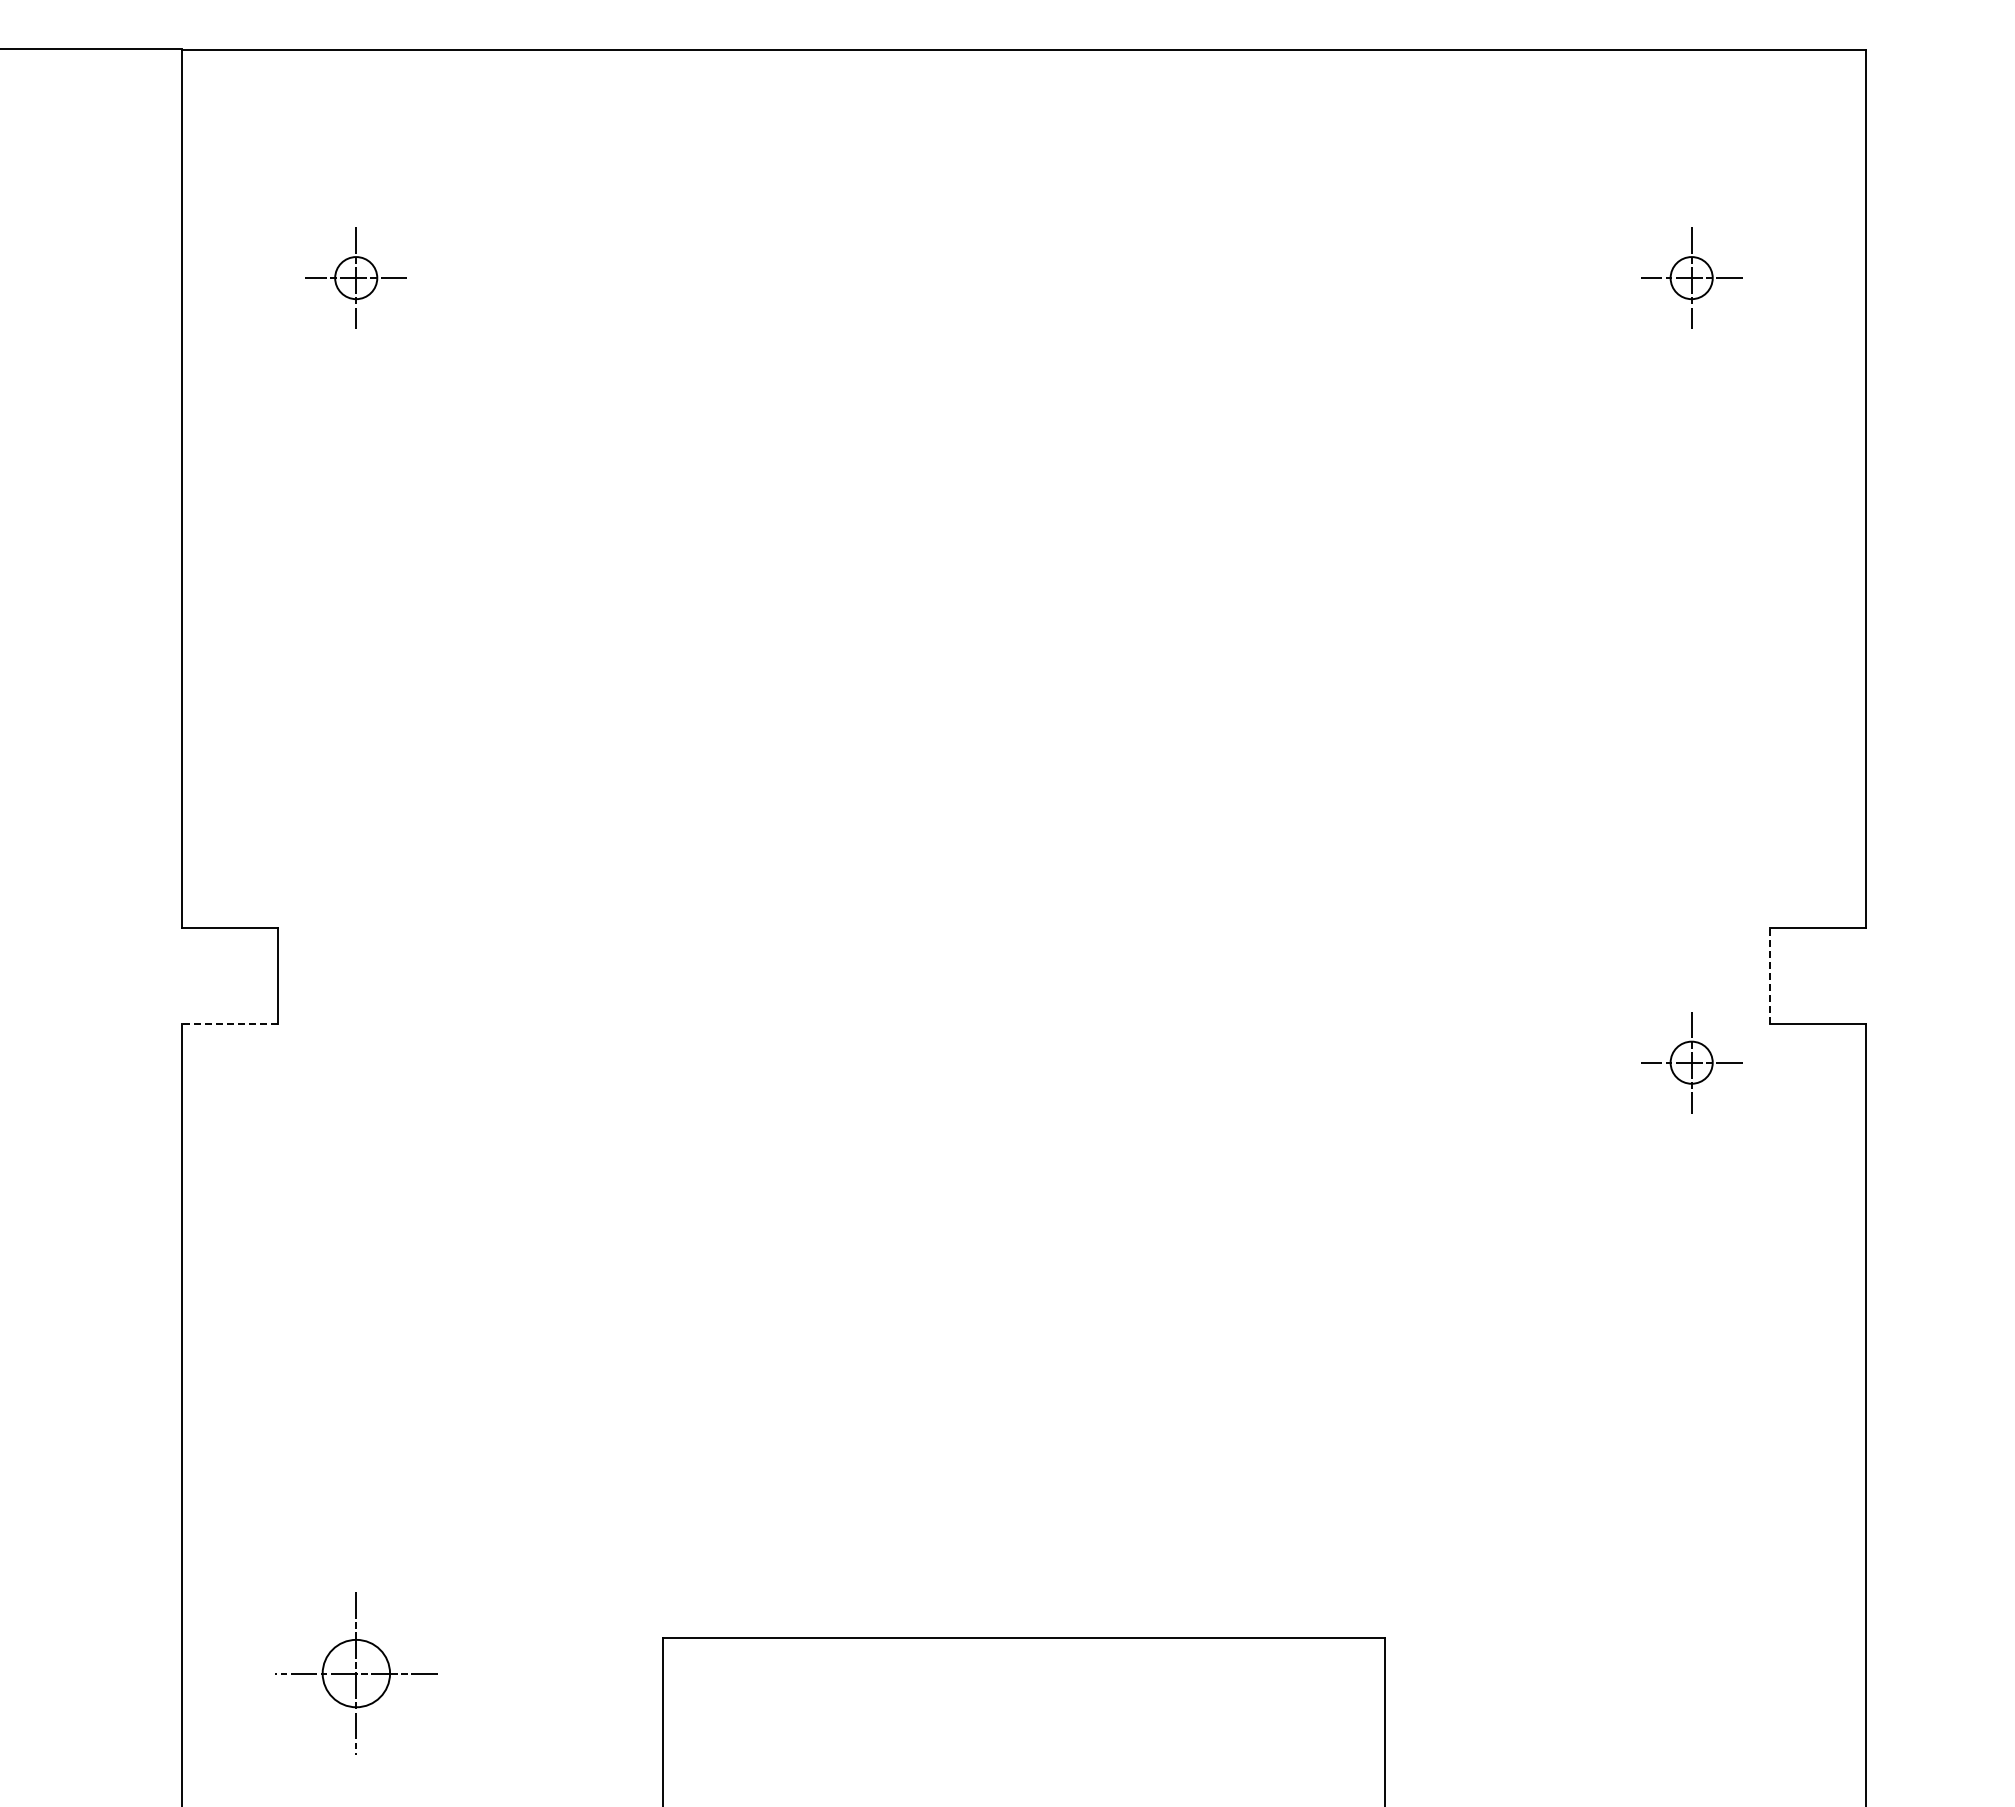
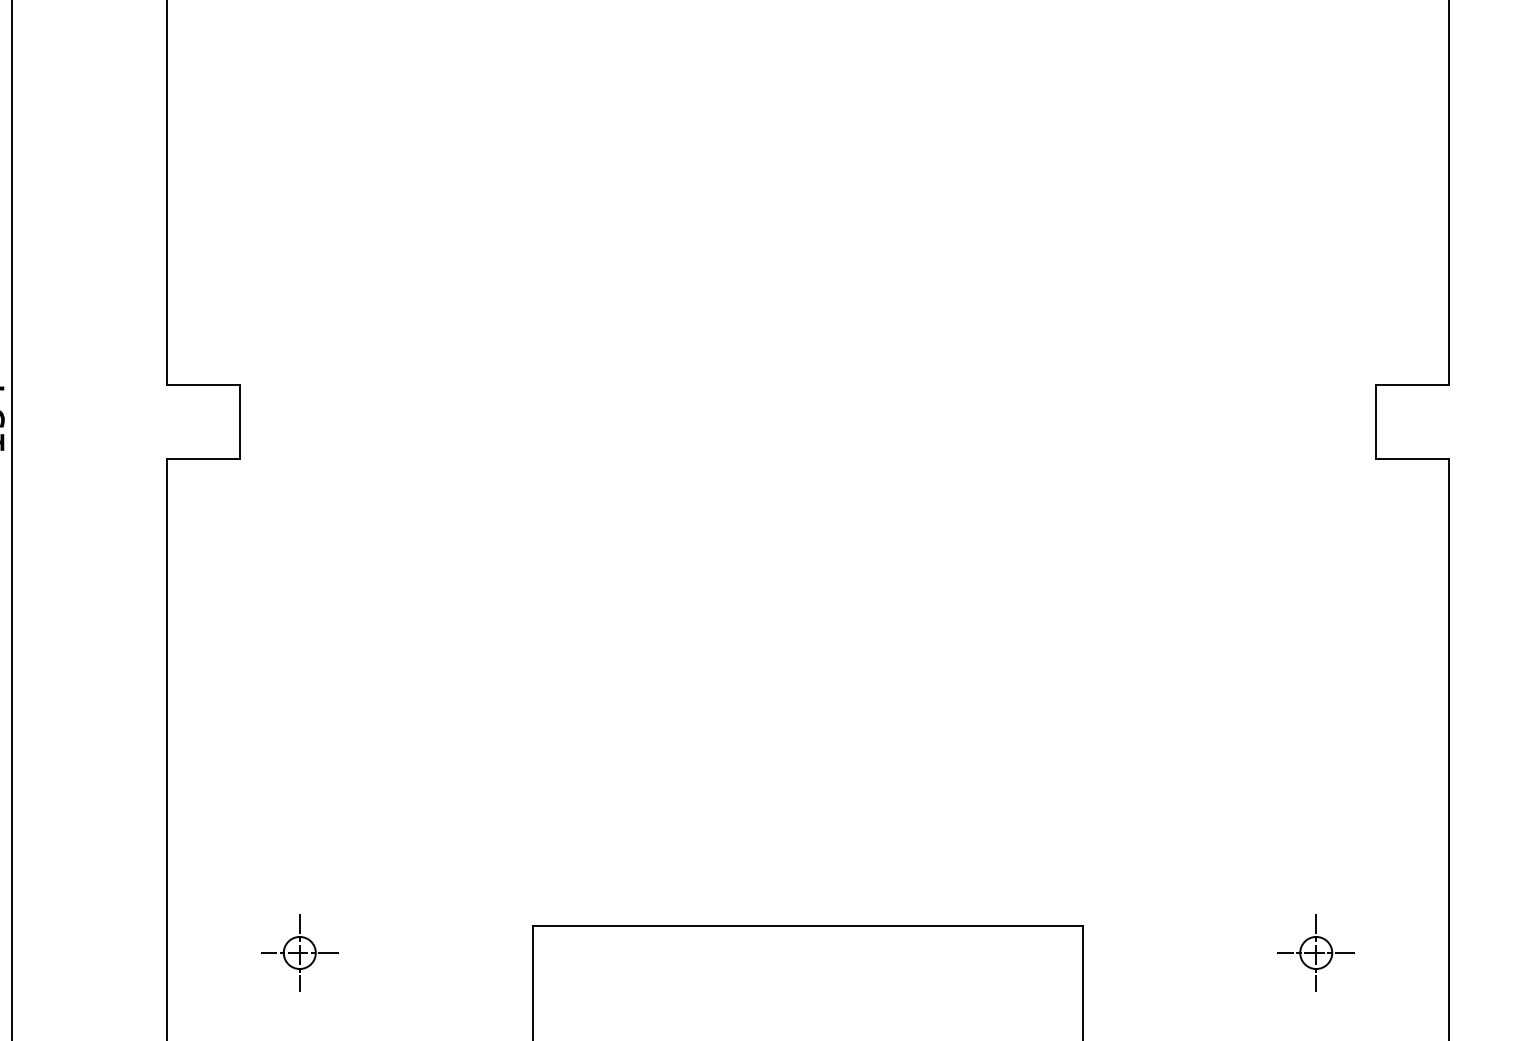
line: (1769, 975) -> (1375, 421), dashed -> solid
line: (229, 1024) -> (203, 458), dashed -> solid
part: (1691, 1062) -> (1316, 952), moved
part: (355, 1673) -> (299, 952), size x0.62

